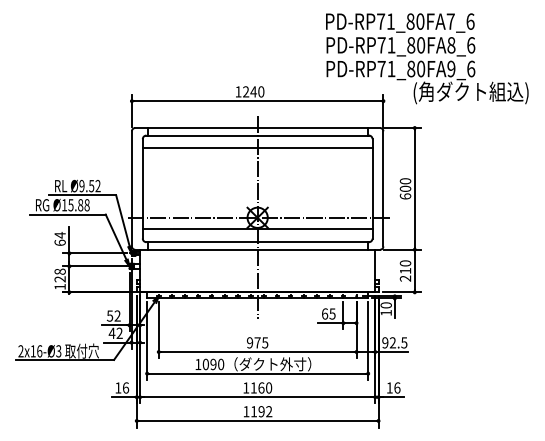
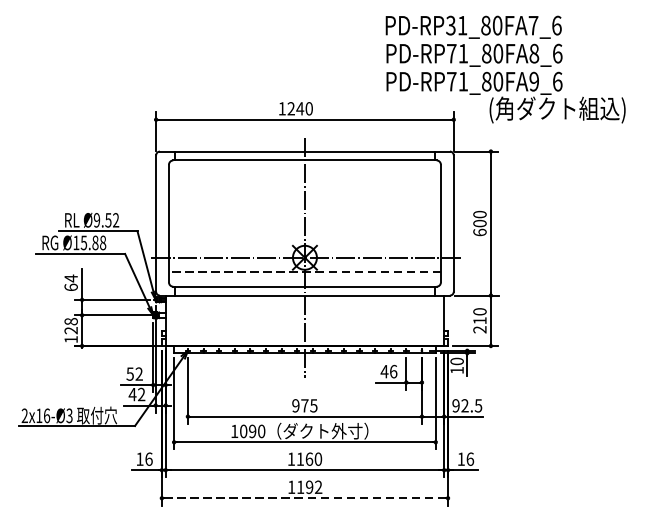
text: (380, 21) -> (450, 25), PD-RP71_80FA7_6 -> PD-RP31_80FA7_6
line: (257, 148) -> (304, 175), removed
line: (257, 229) -> (304, 271), solid -> dashed
text: (328, 313) -> (388, 371), 65 -> 46
line: (257, 420) -> (304, 497), solid -> dashed

